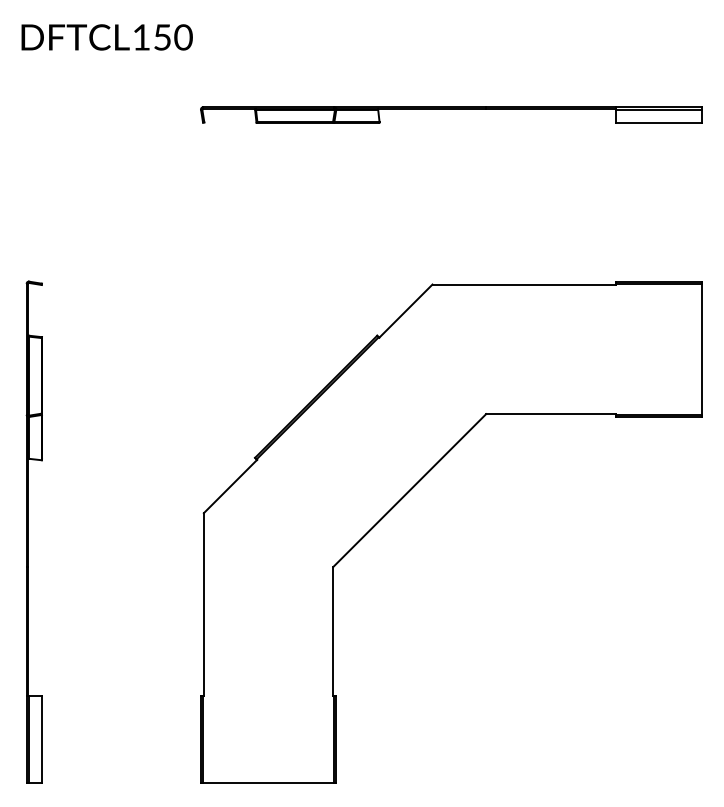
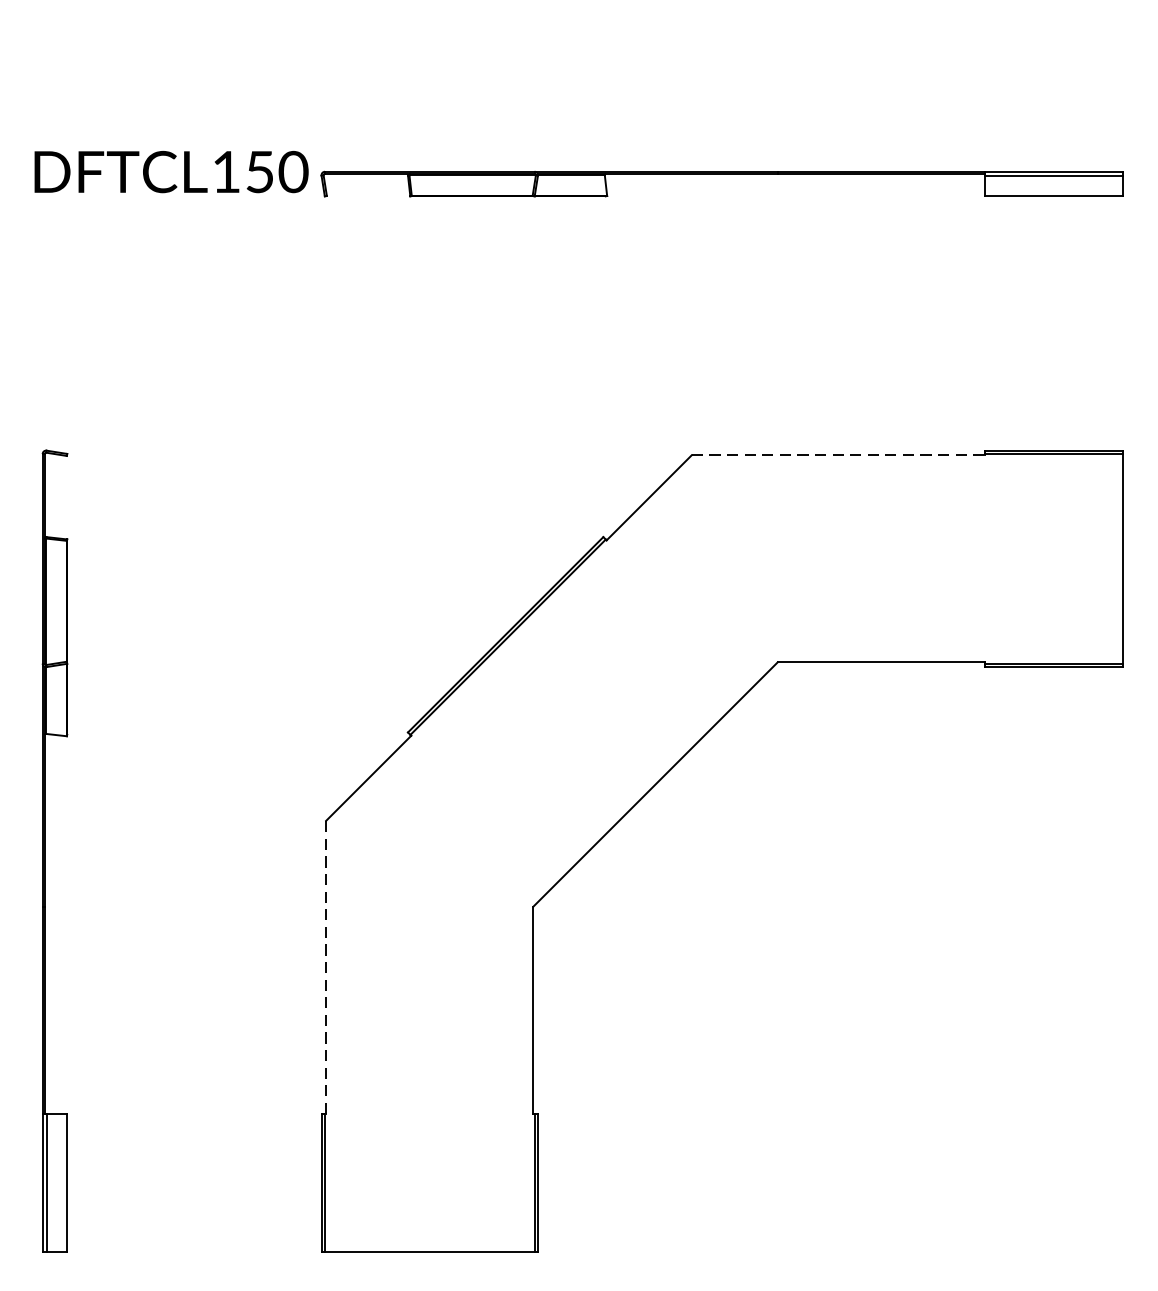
text: (106, 37) -> (170, 172), moved
line: (524, 284) -> (838, 455), solid -> dashed
line: (203, 604) -> (325, 966), solid -> dashed

